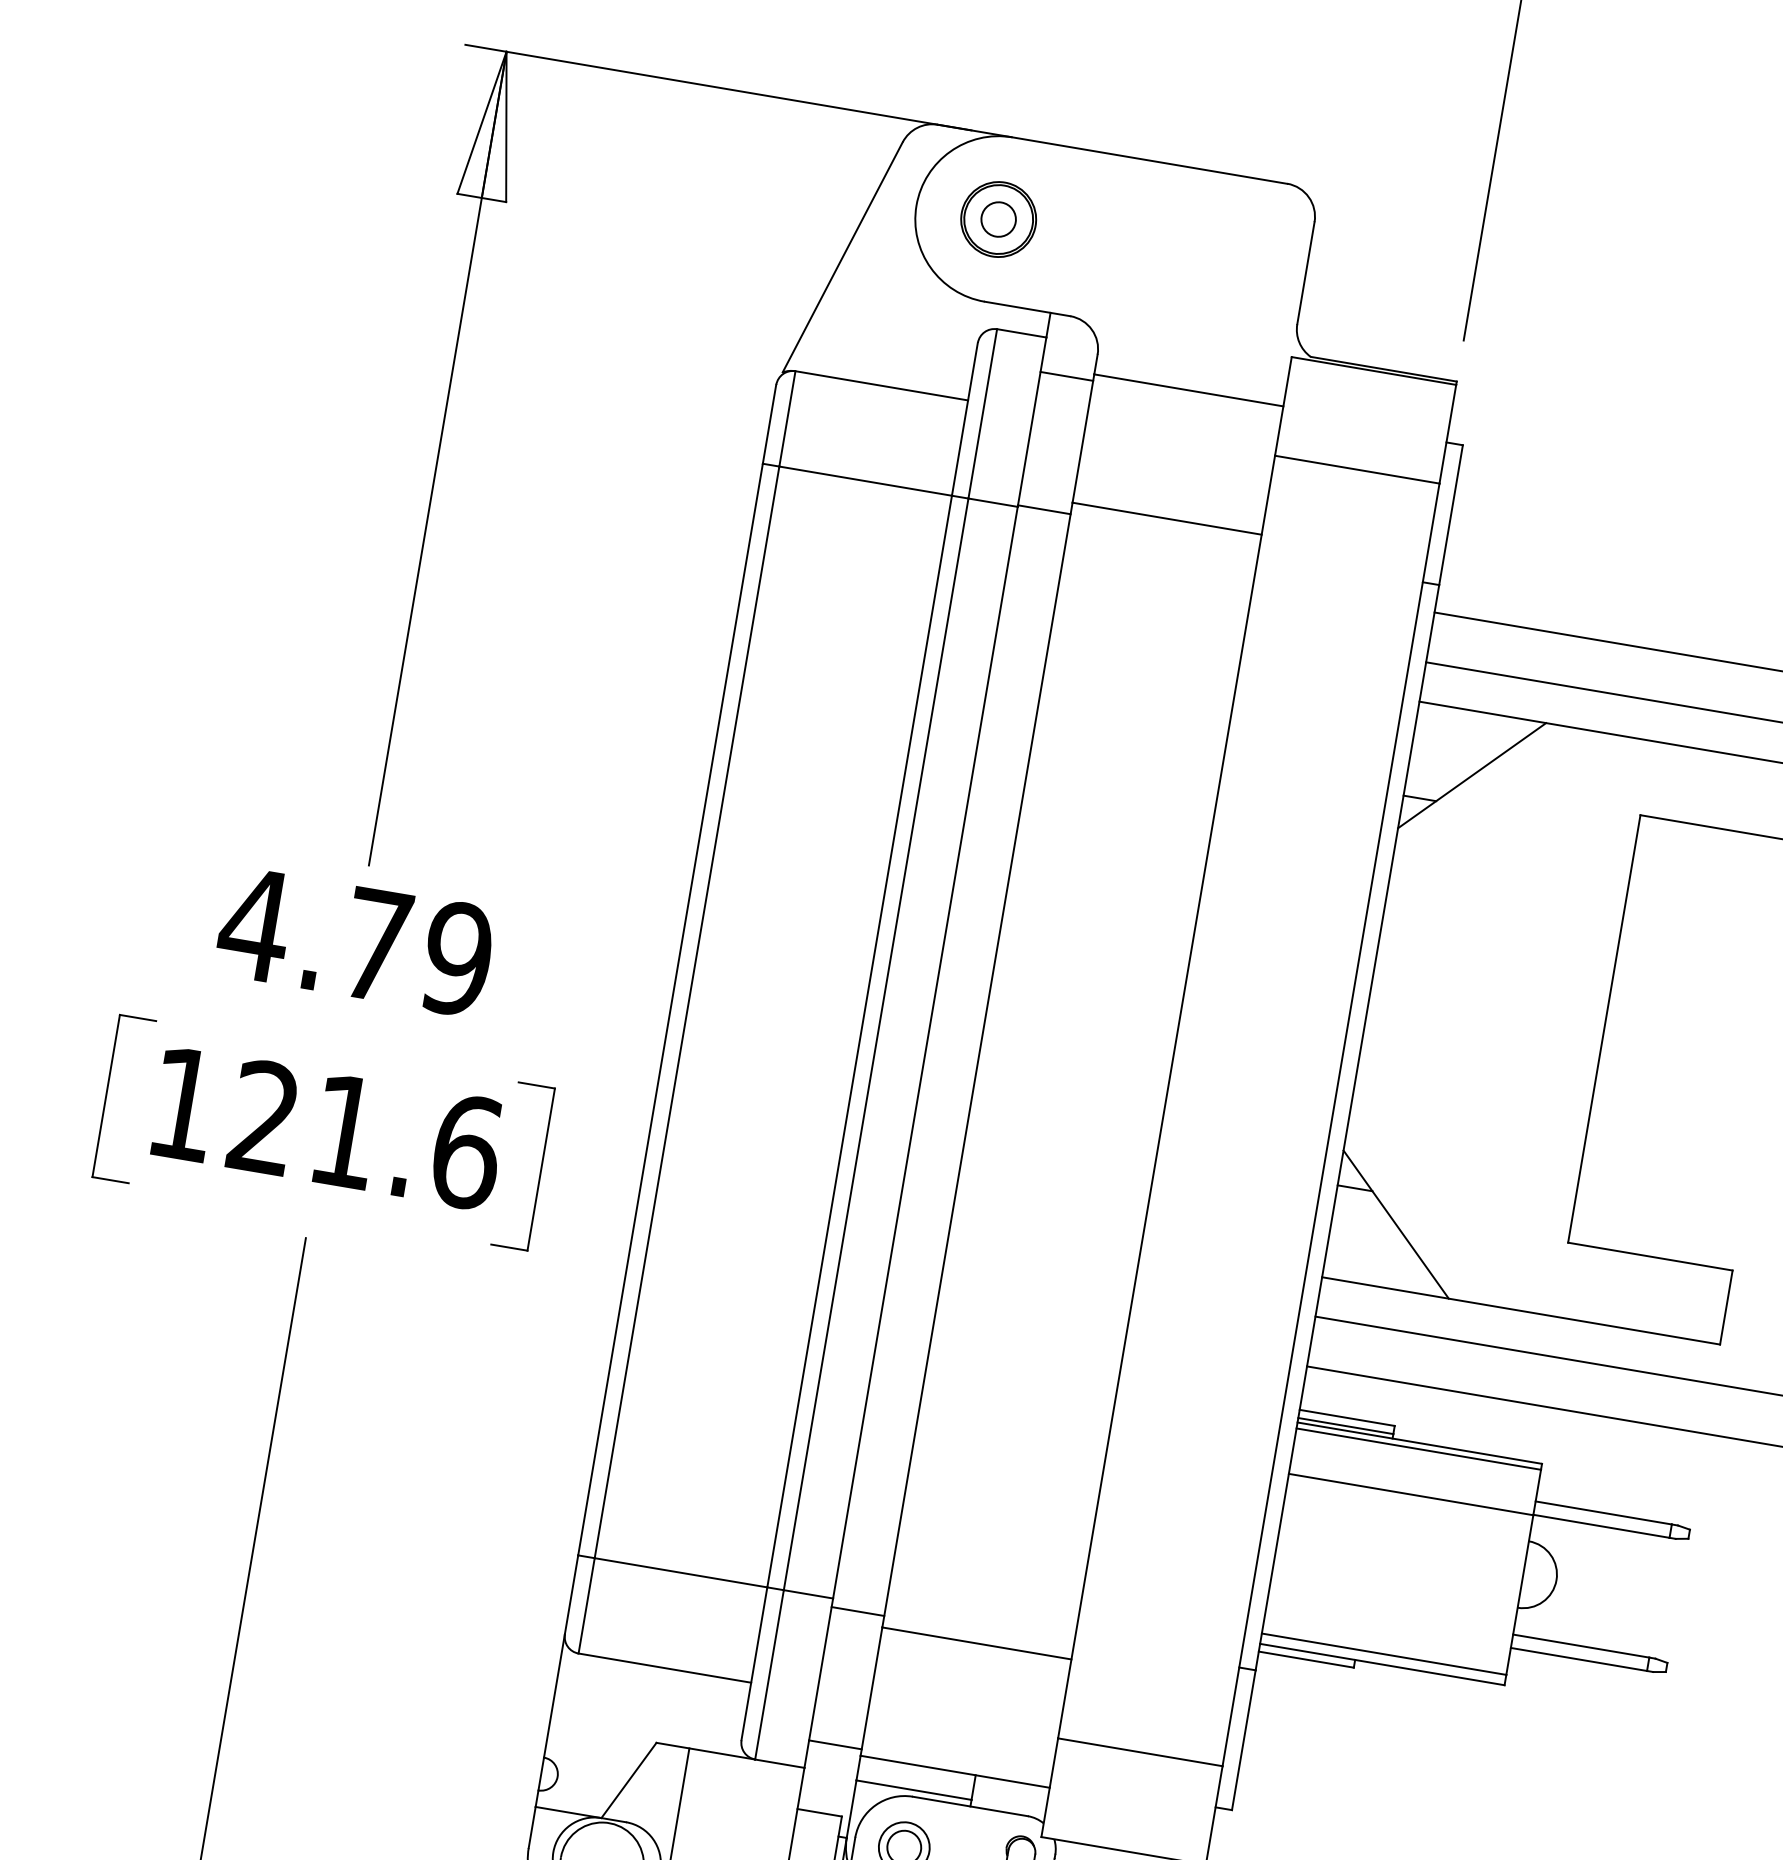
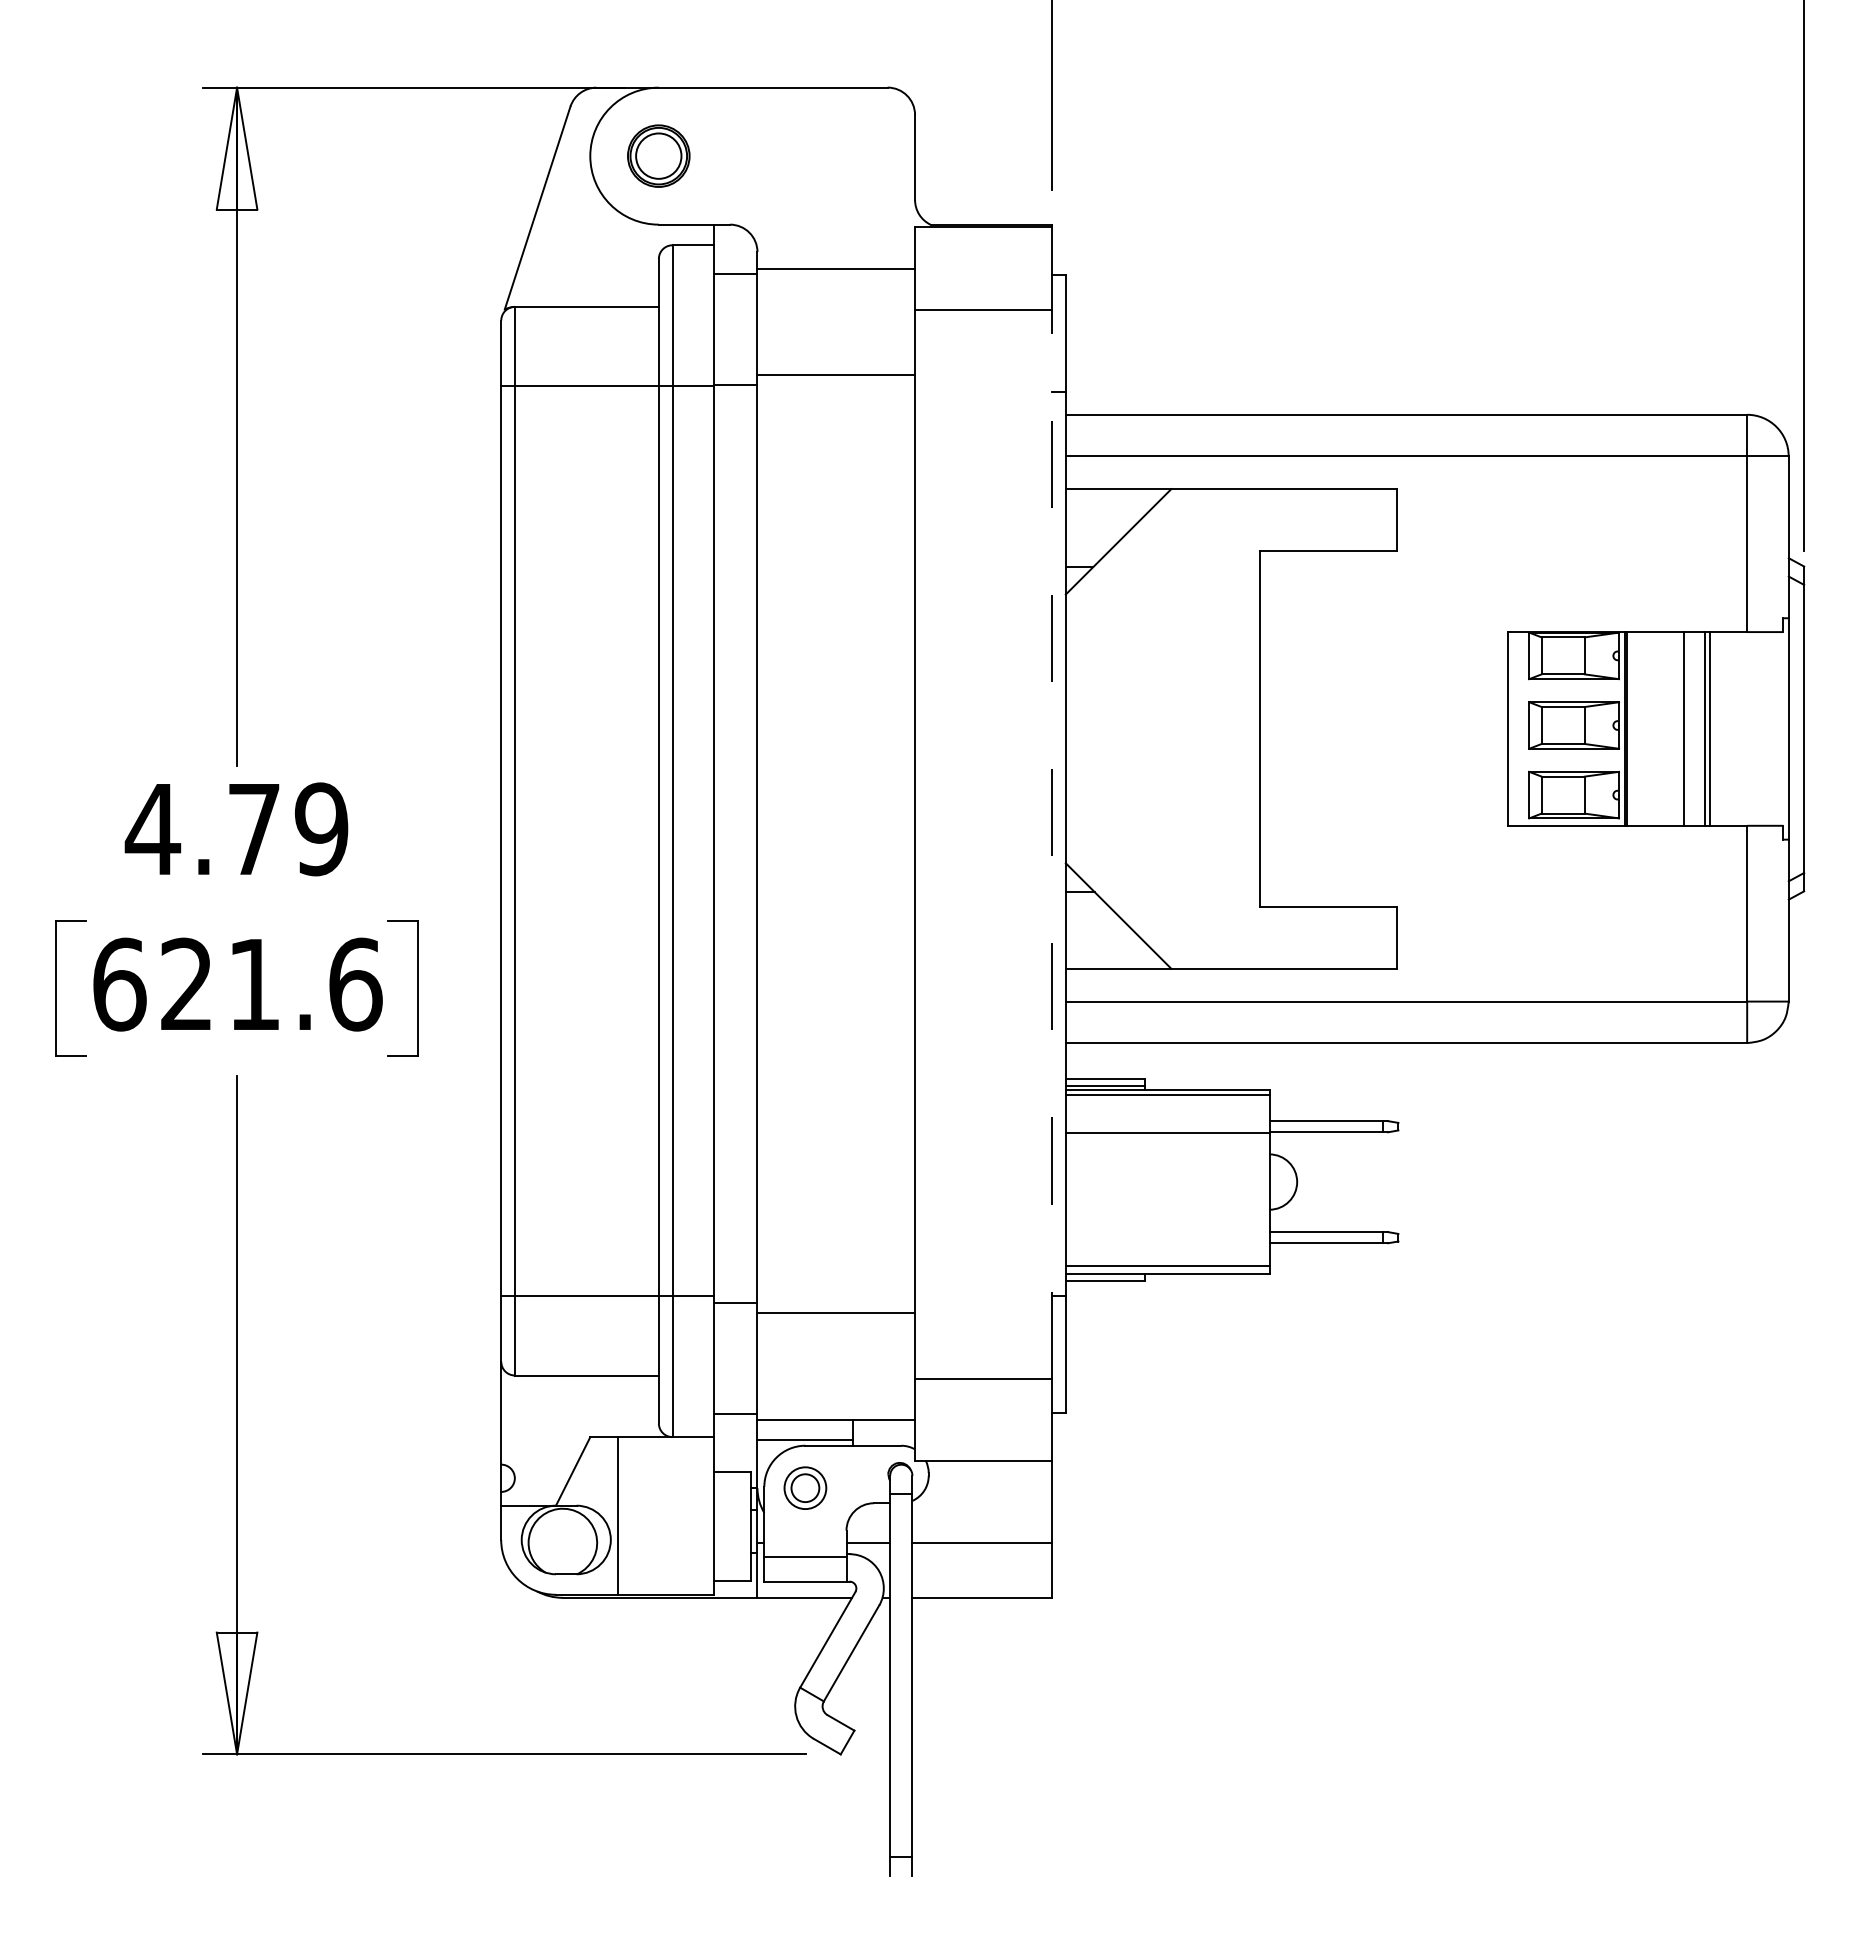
circle: (998, 218) -> (658, 155), size x1.6
text: (183, 1104) -> (119, 984), 121.6 -> 621.6
line: (1331, 1124) -> (1052, 843), solid -> dashed

